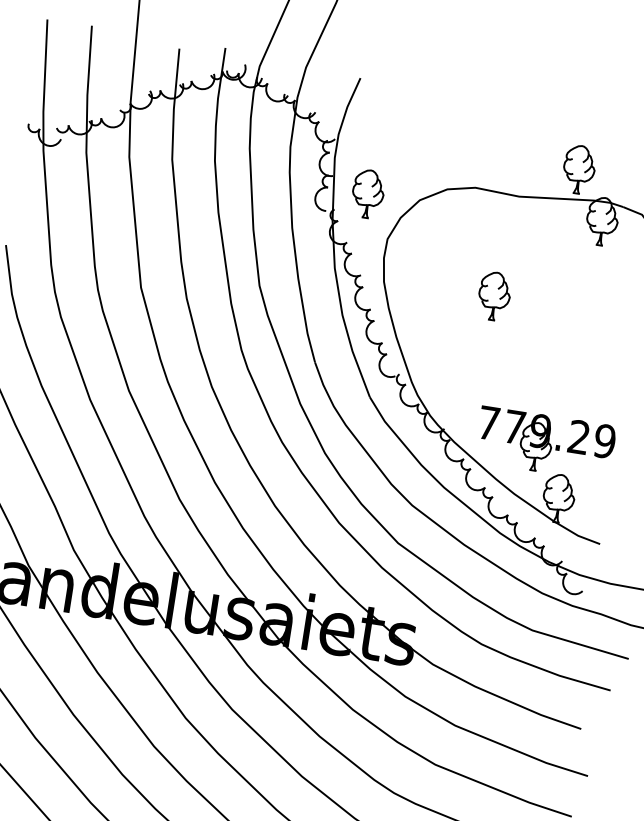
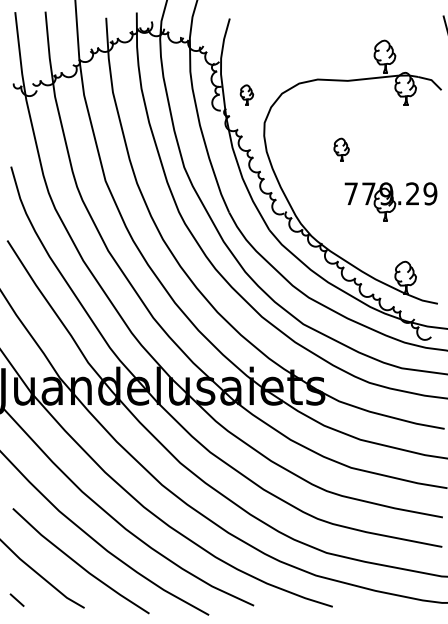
part: (367, 193) -> (246, 94), size x0.6
part: (494, 295) -> (341, 149), size x0.7
part: (544, 443) -> (390, 201), moved

